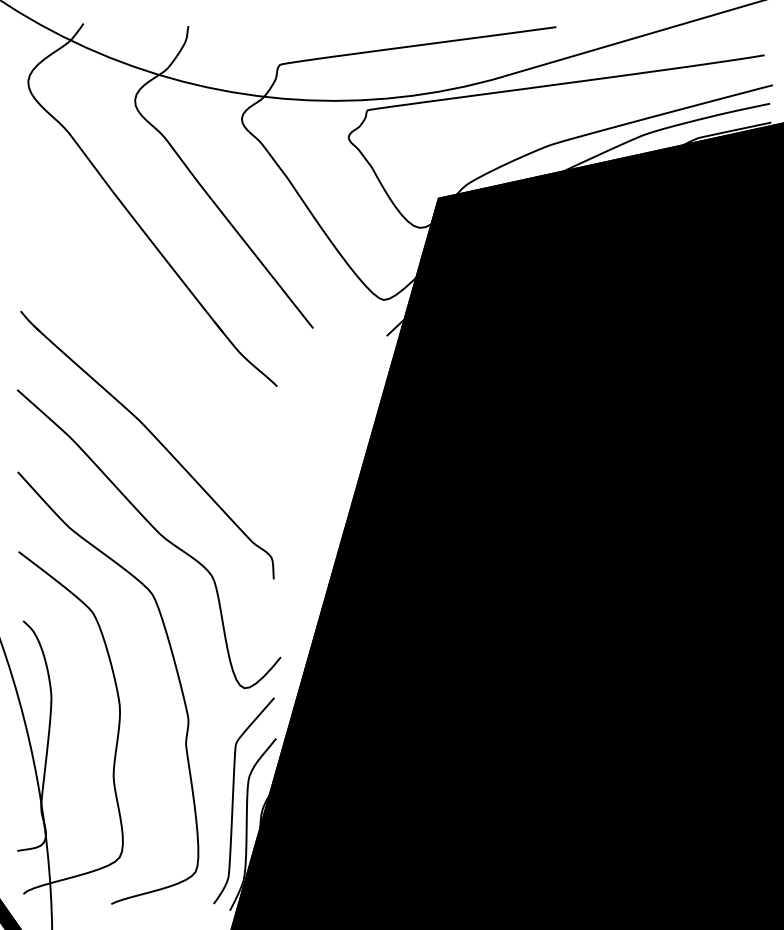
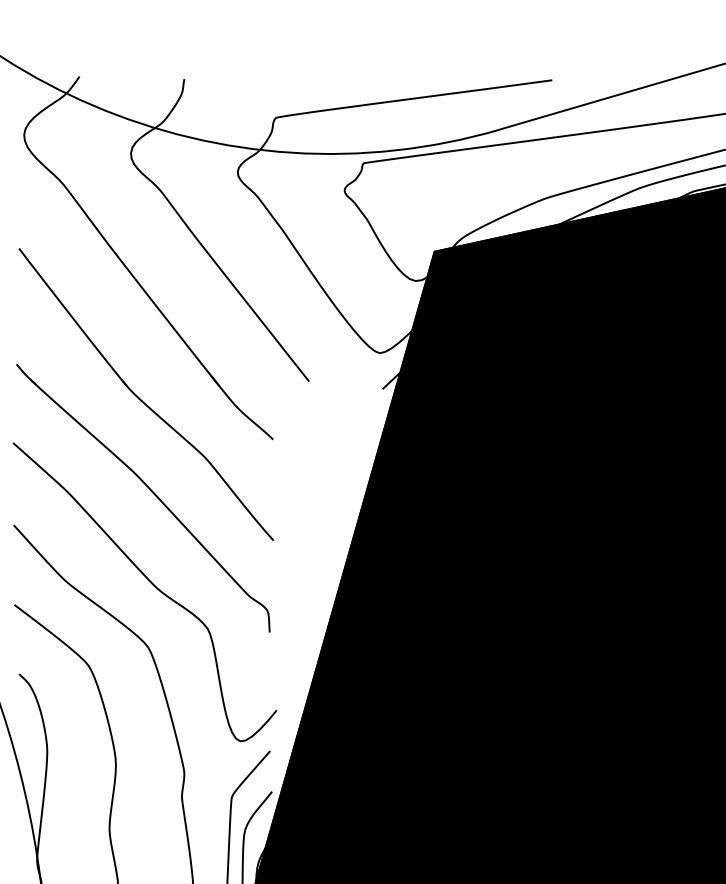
part: (145, 346) -> (141, 399), added

